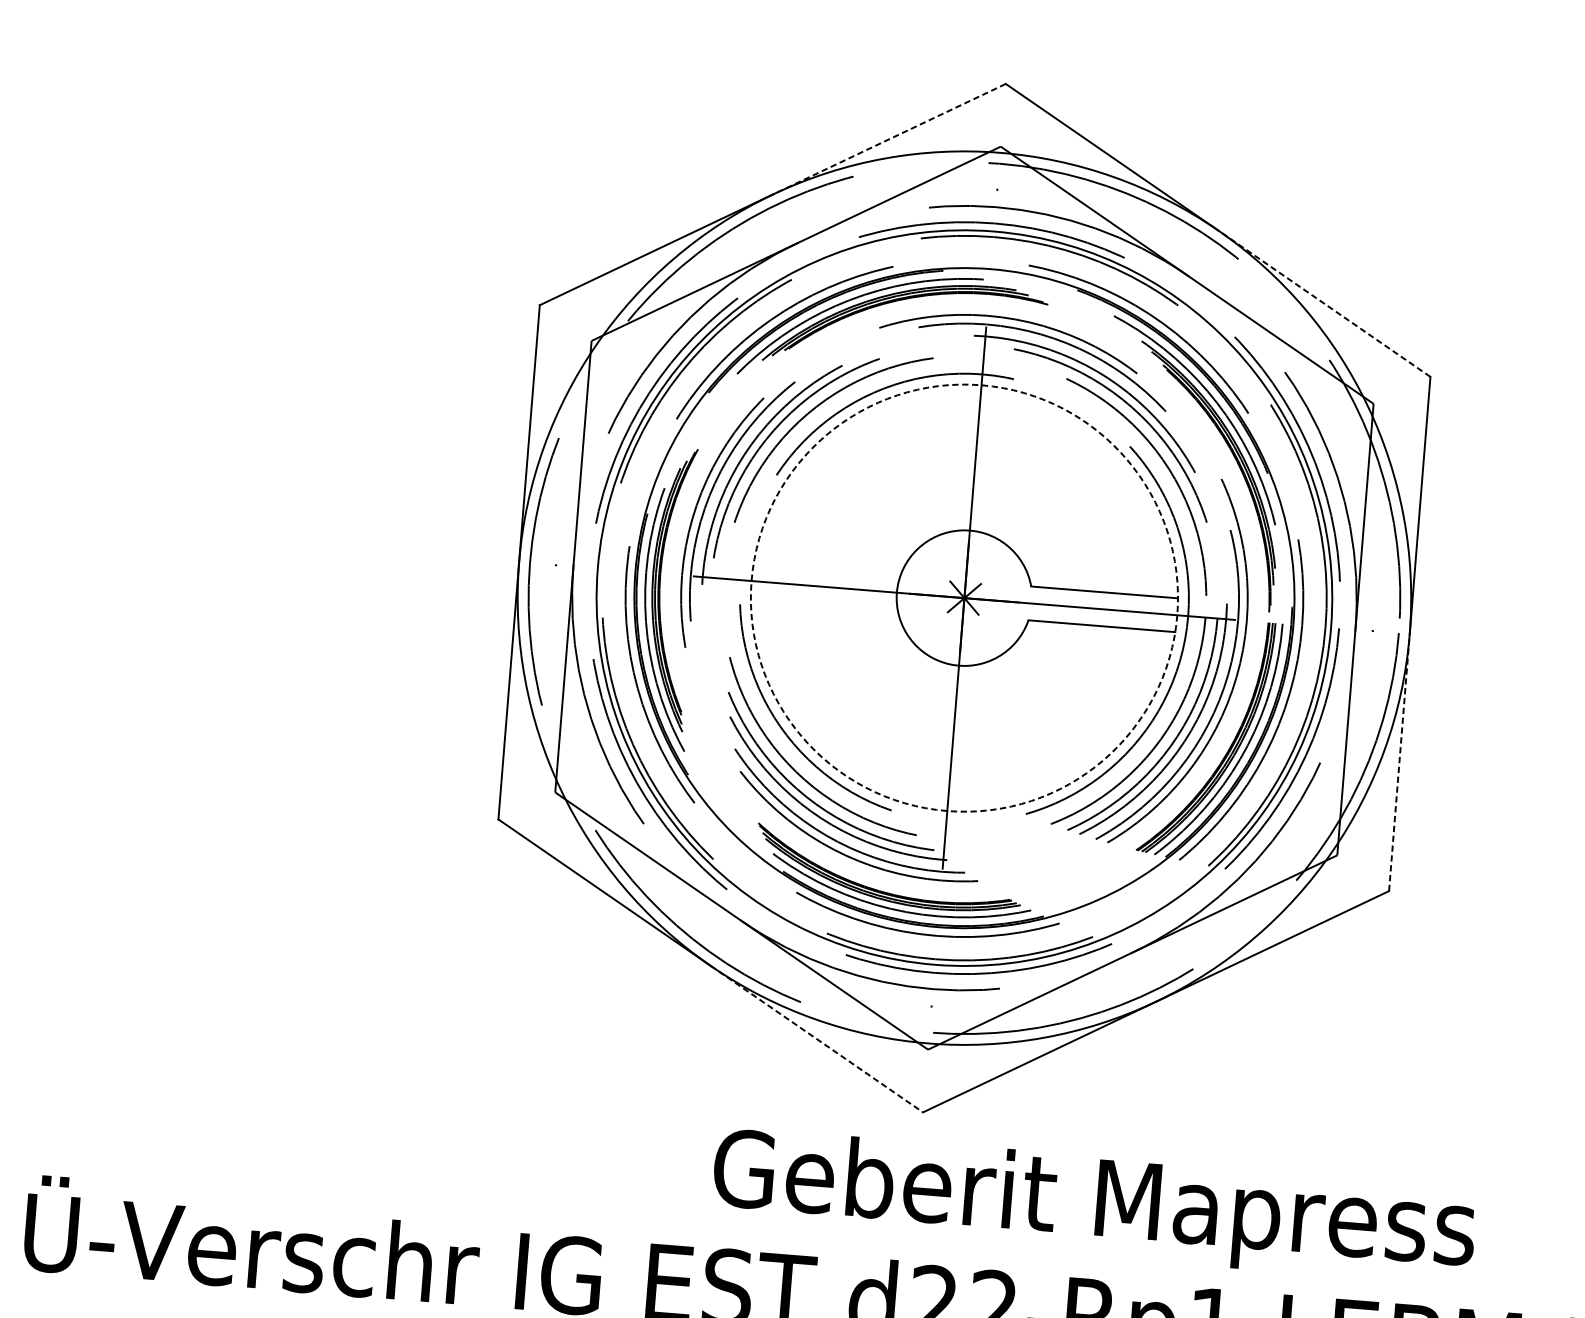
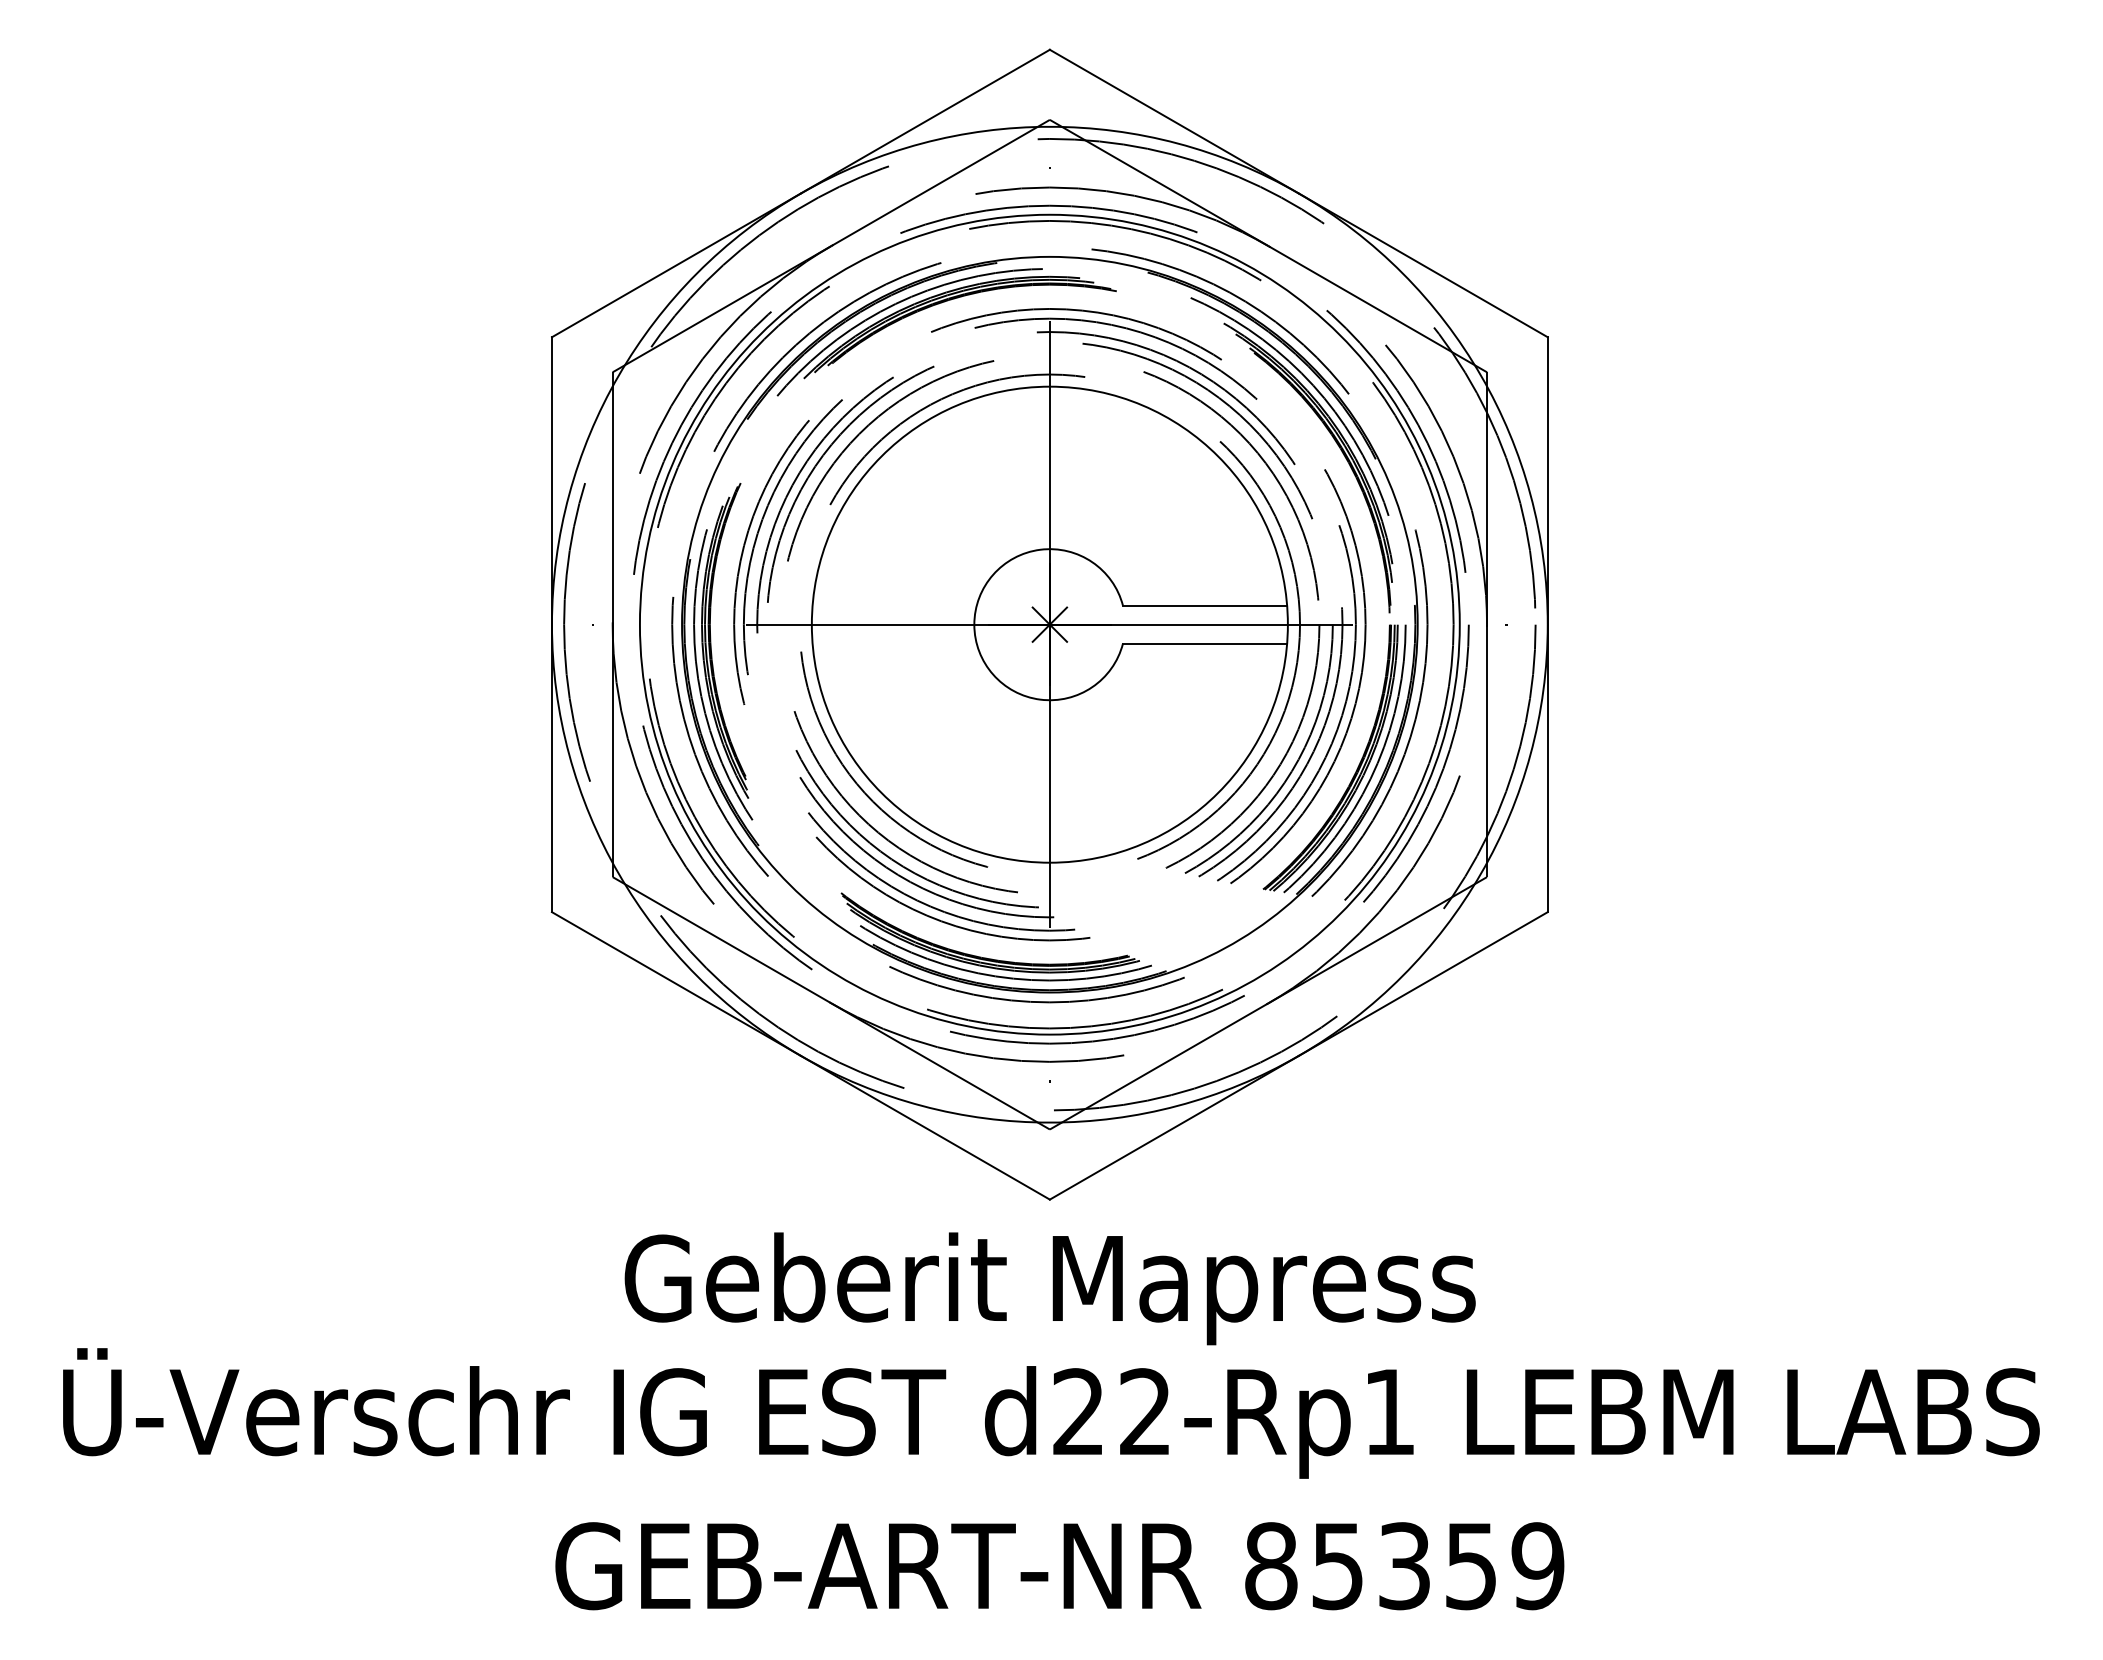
line: (889, 139) -> (925, 121), dashed -> solid
line: (1324, 303) -> (1423, 265), dashed -> solid
circle: (964, 597) -> (1049, 624), dashed -> solid
line: (1399, 762) -> (1547, 768), dashed -> solid
line: (817, 1038) -> (925, 1127), dashed -> solid
text: (1093, 1206) -> (1049, 1288), moved

